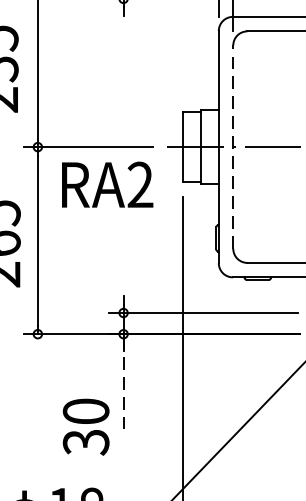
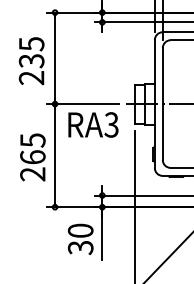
line: (232, 146) -> (162, 103), dashed -> solid
text: (140, 184) -> (111, 124), RA2 -> RA3
line: (123, 383) -> (102, 234), dashed -> solid
text: (85, 427) -> (80, 239), moved

